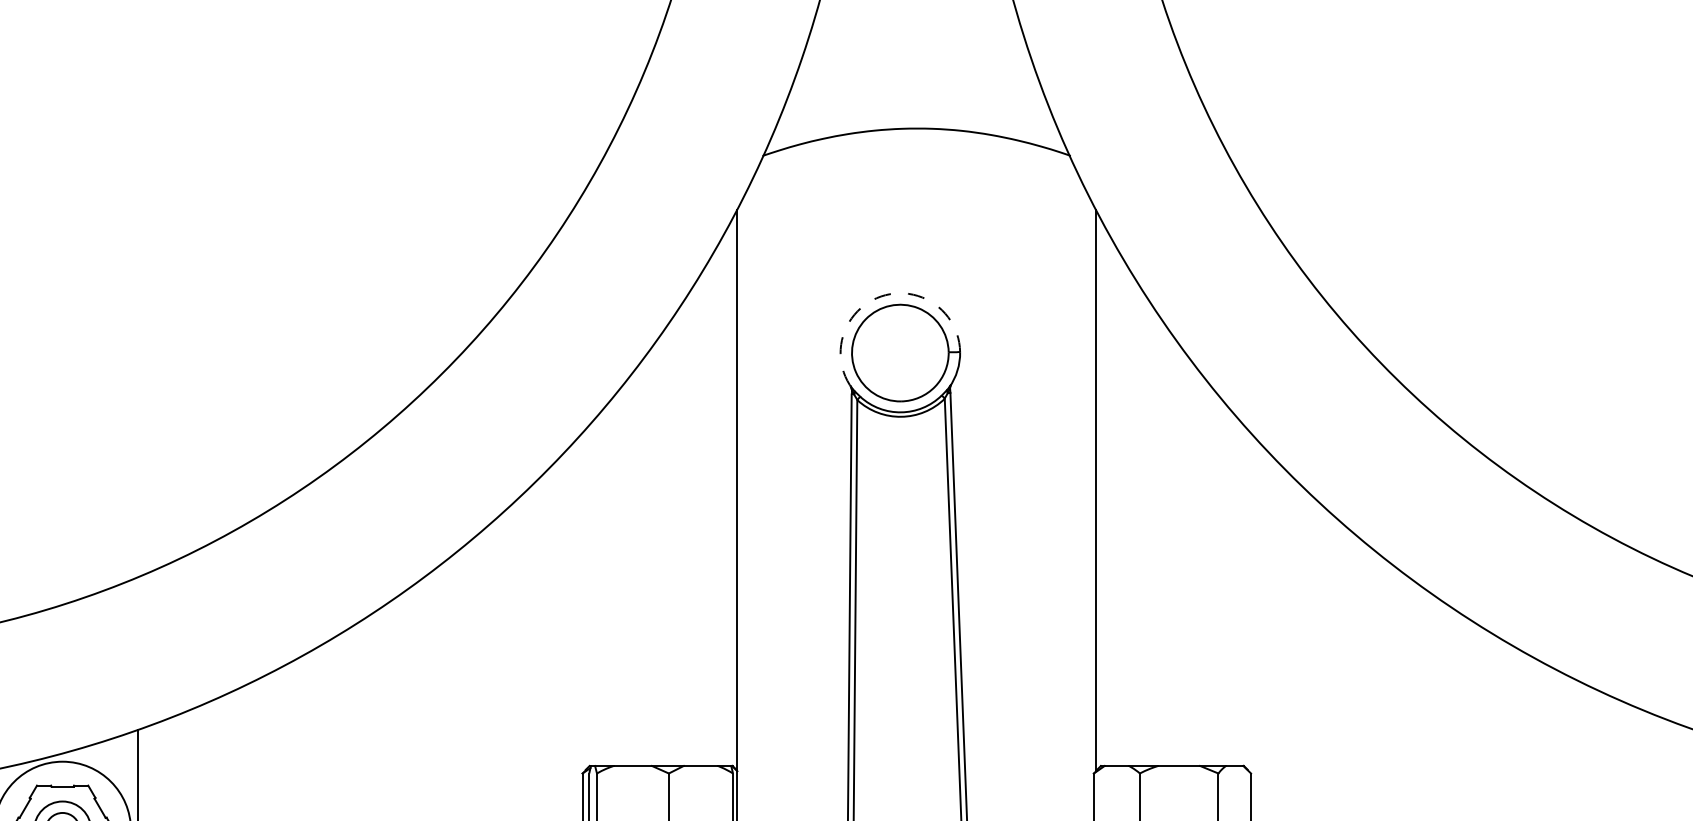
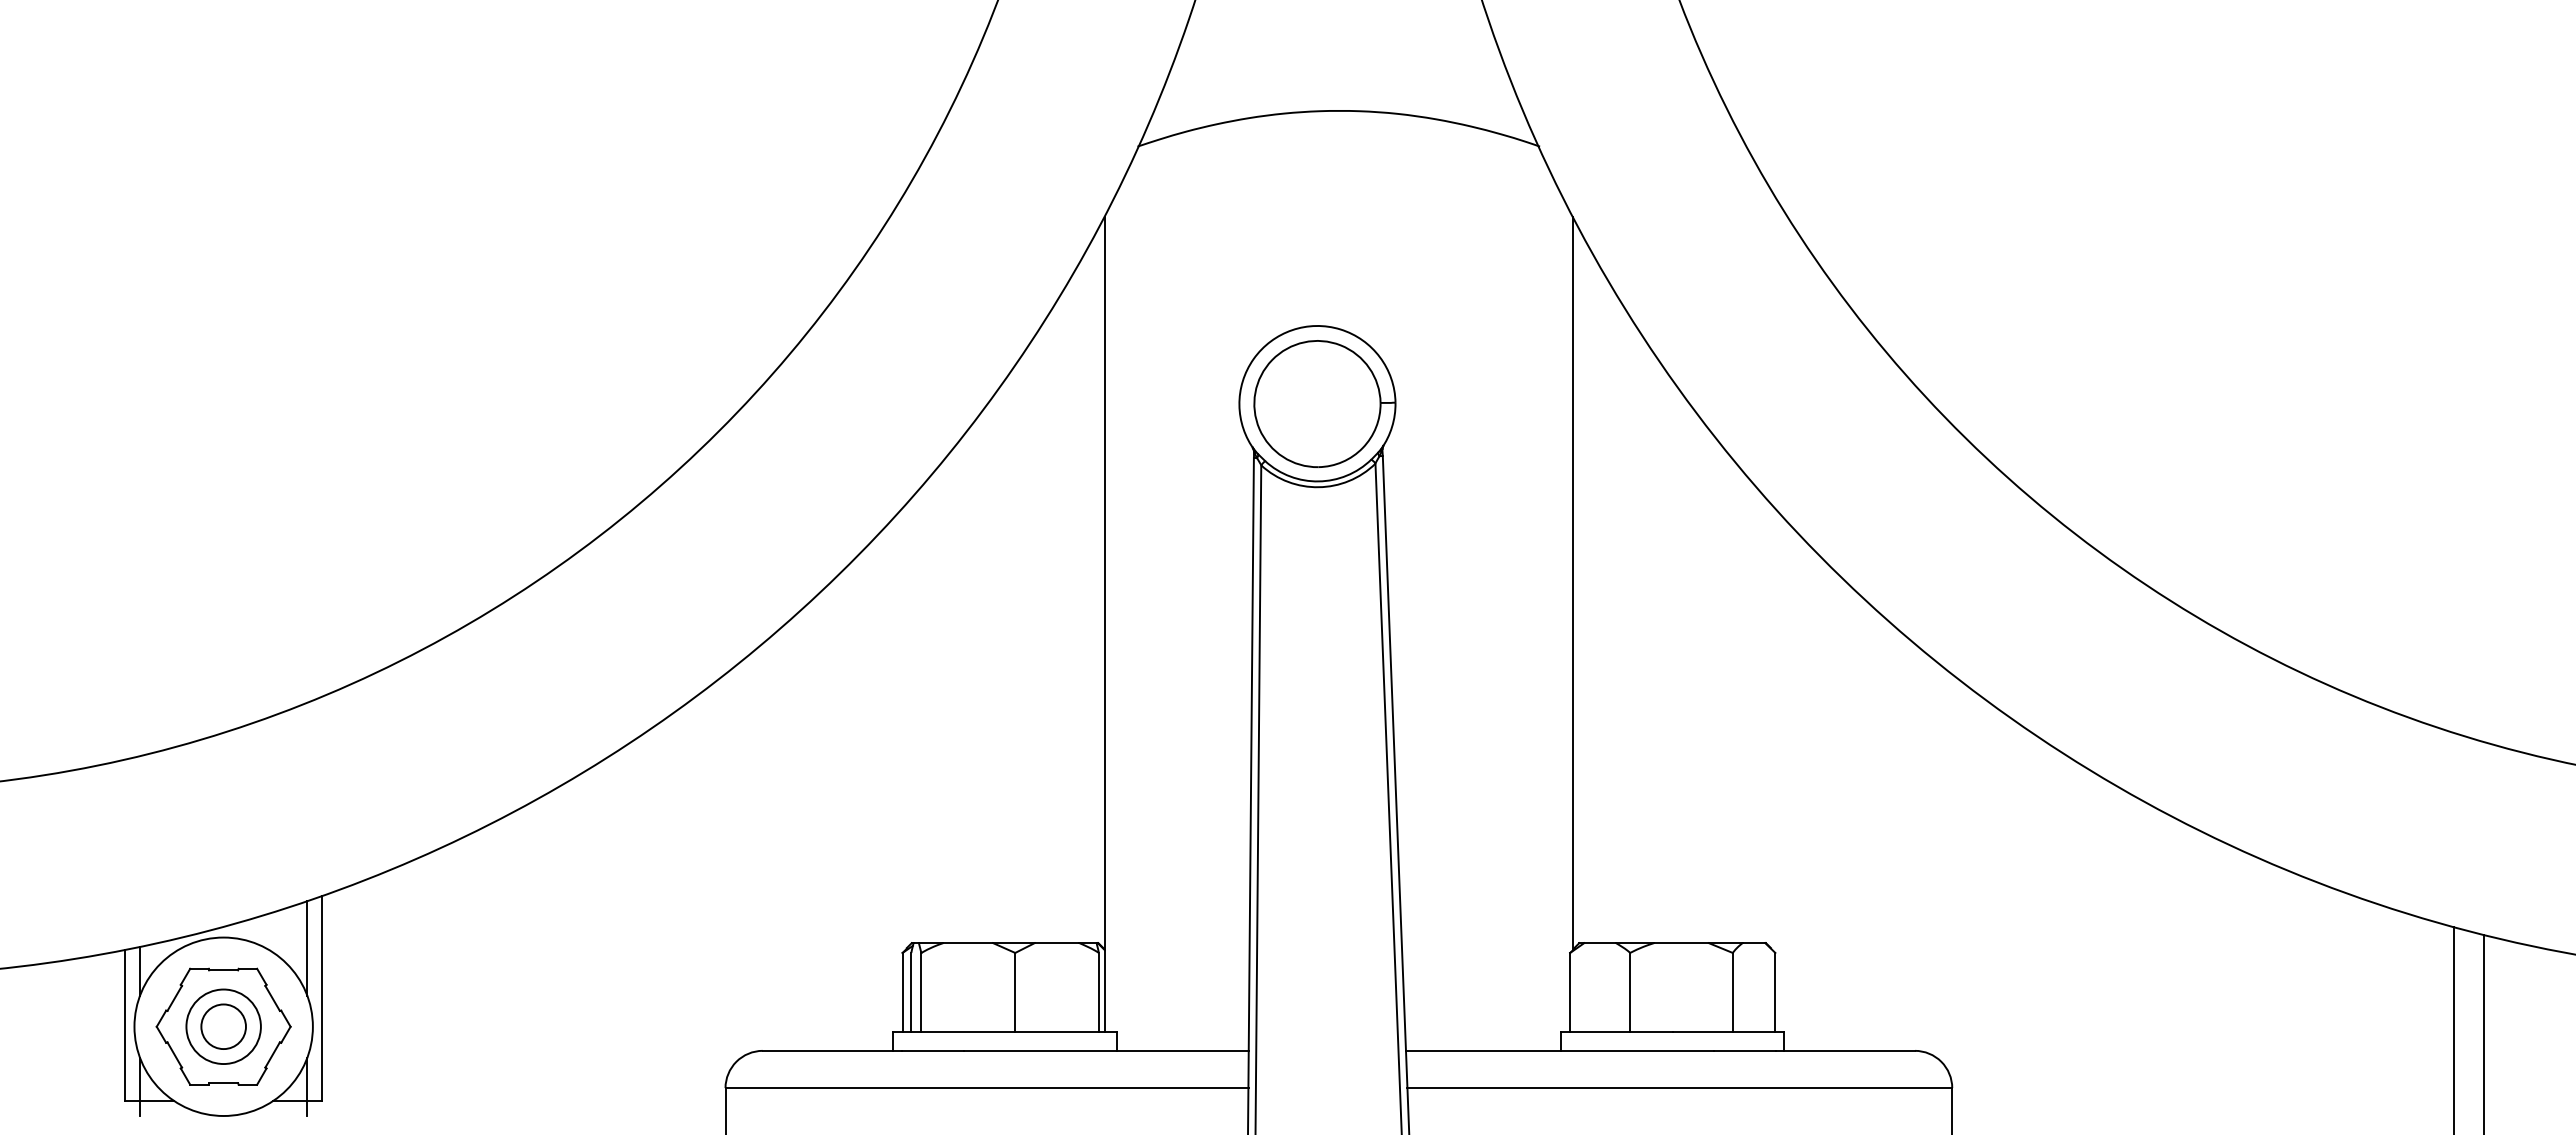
arc: (881, 296) -> (1292, 330), dashed -> solid
line: (126, 770) -> (307, 948), added

